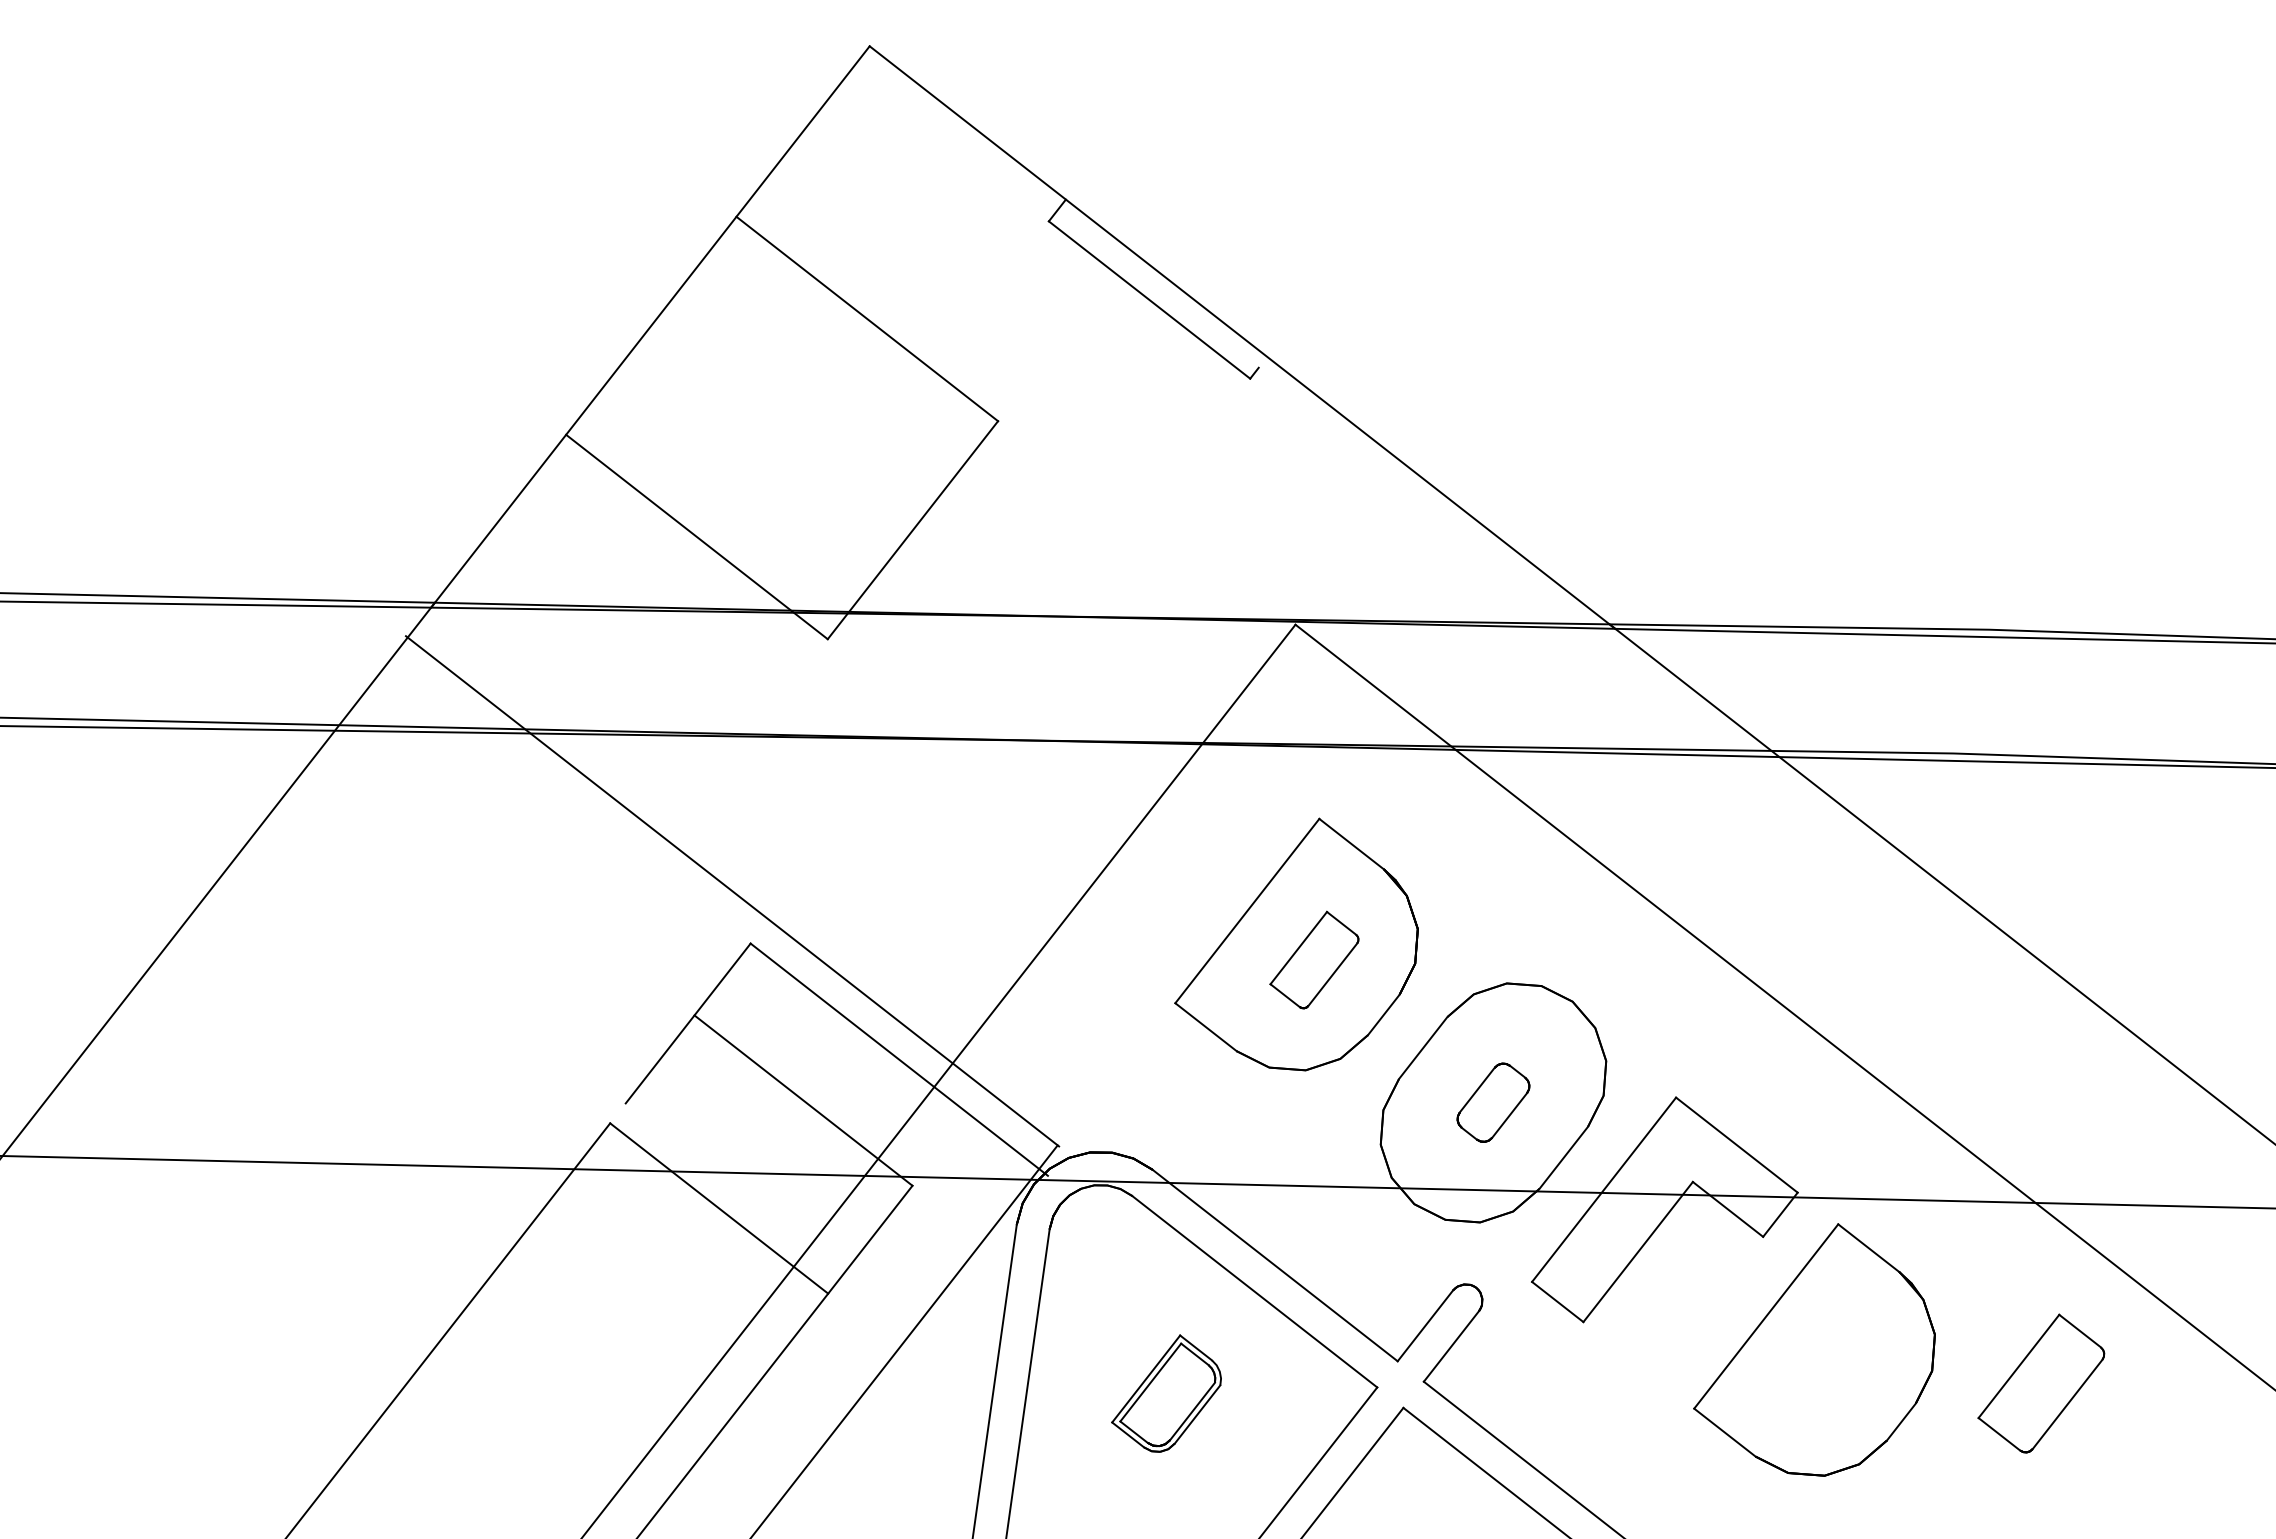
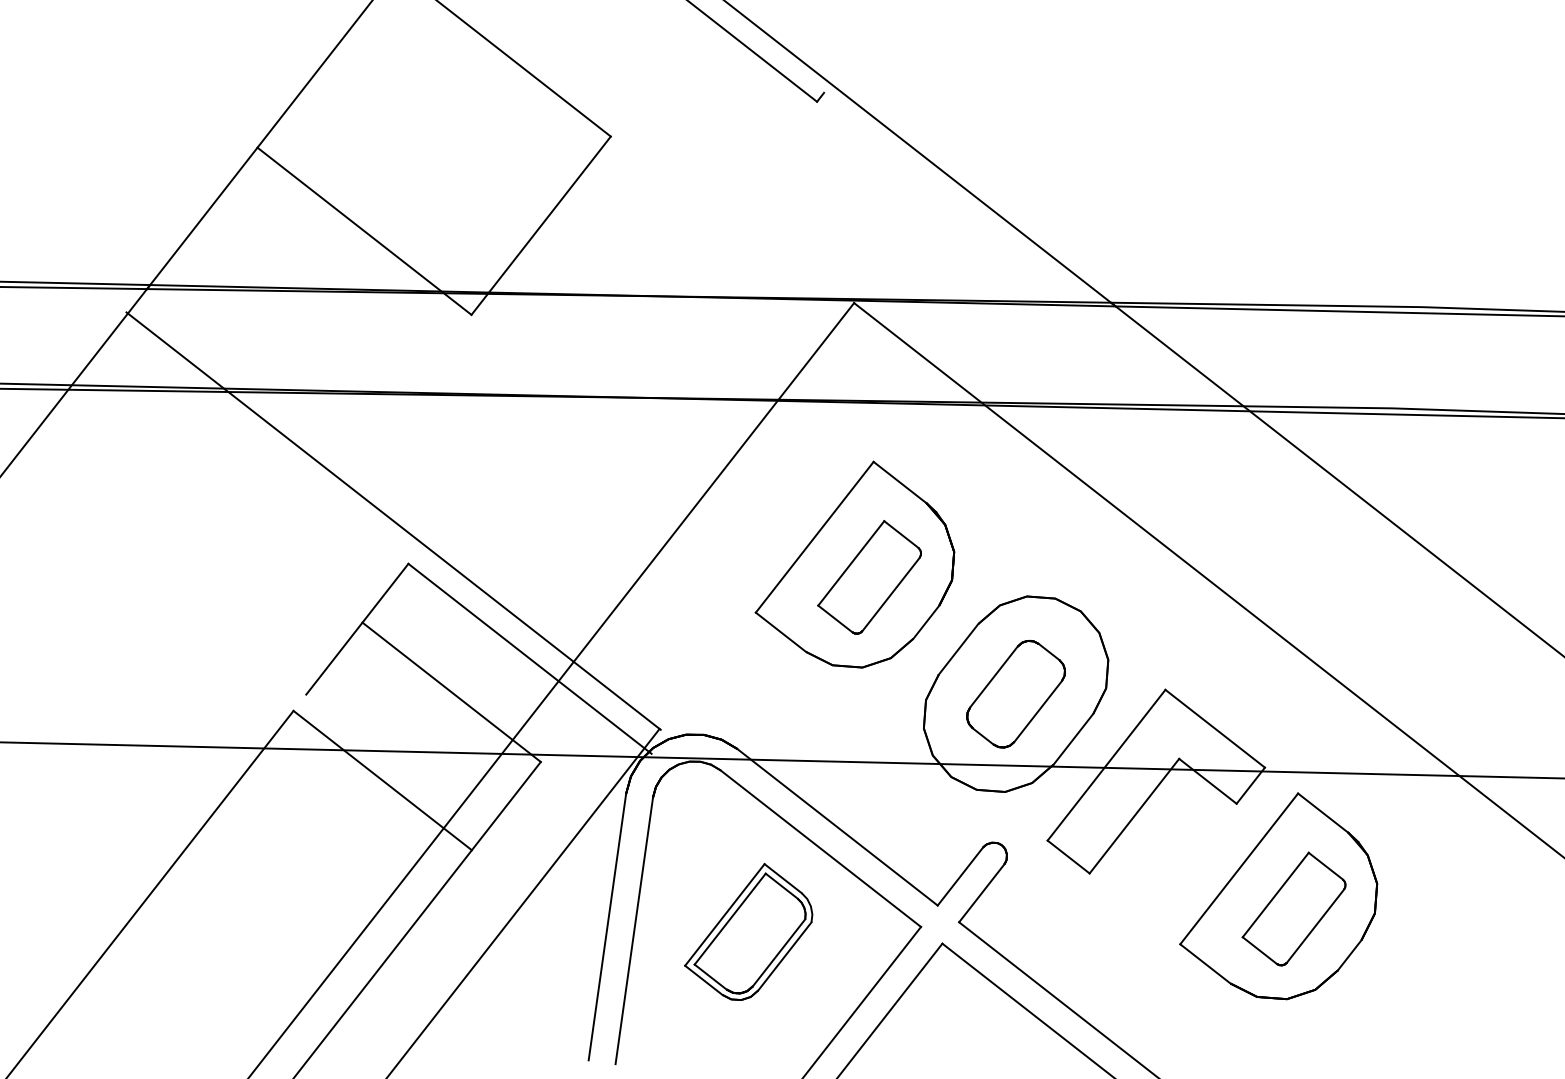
part: (1314, 959) -> (869, 576), size x1.43
part: (1493, 1102) -> (1016, 693), size x1.67
part: (2041, 1383) -> (1294, 908), moved
part: (1166, 1393) -> (748, 931), size x1.43

